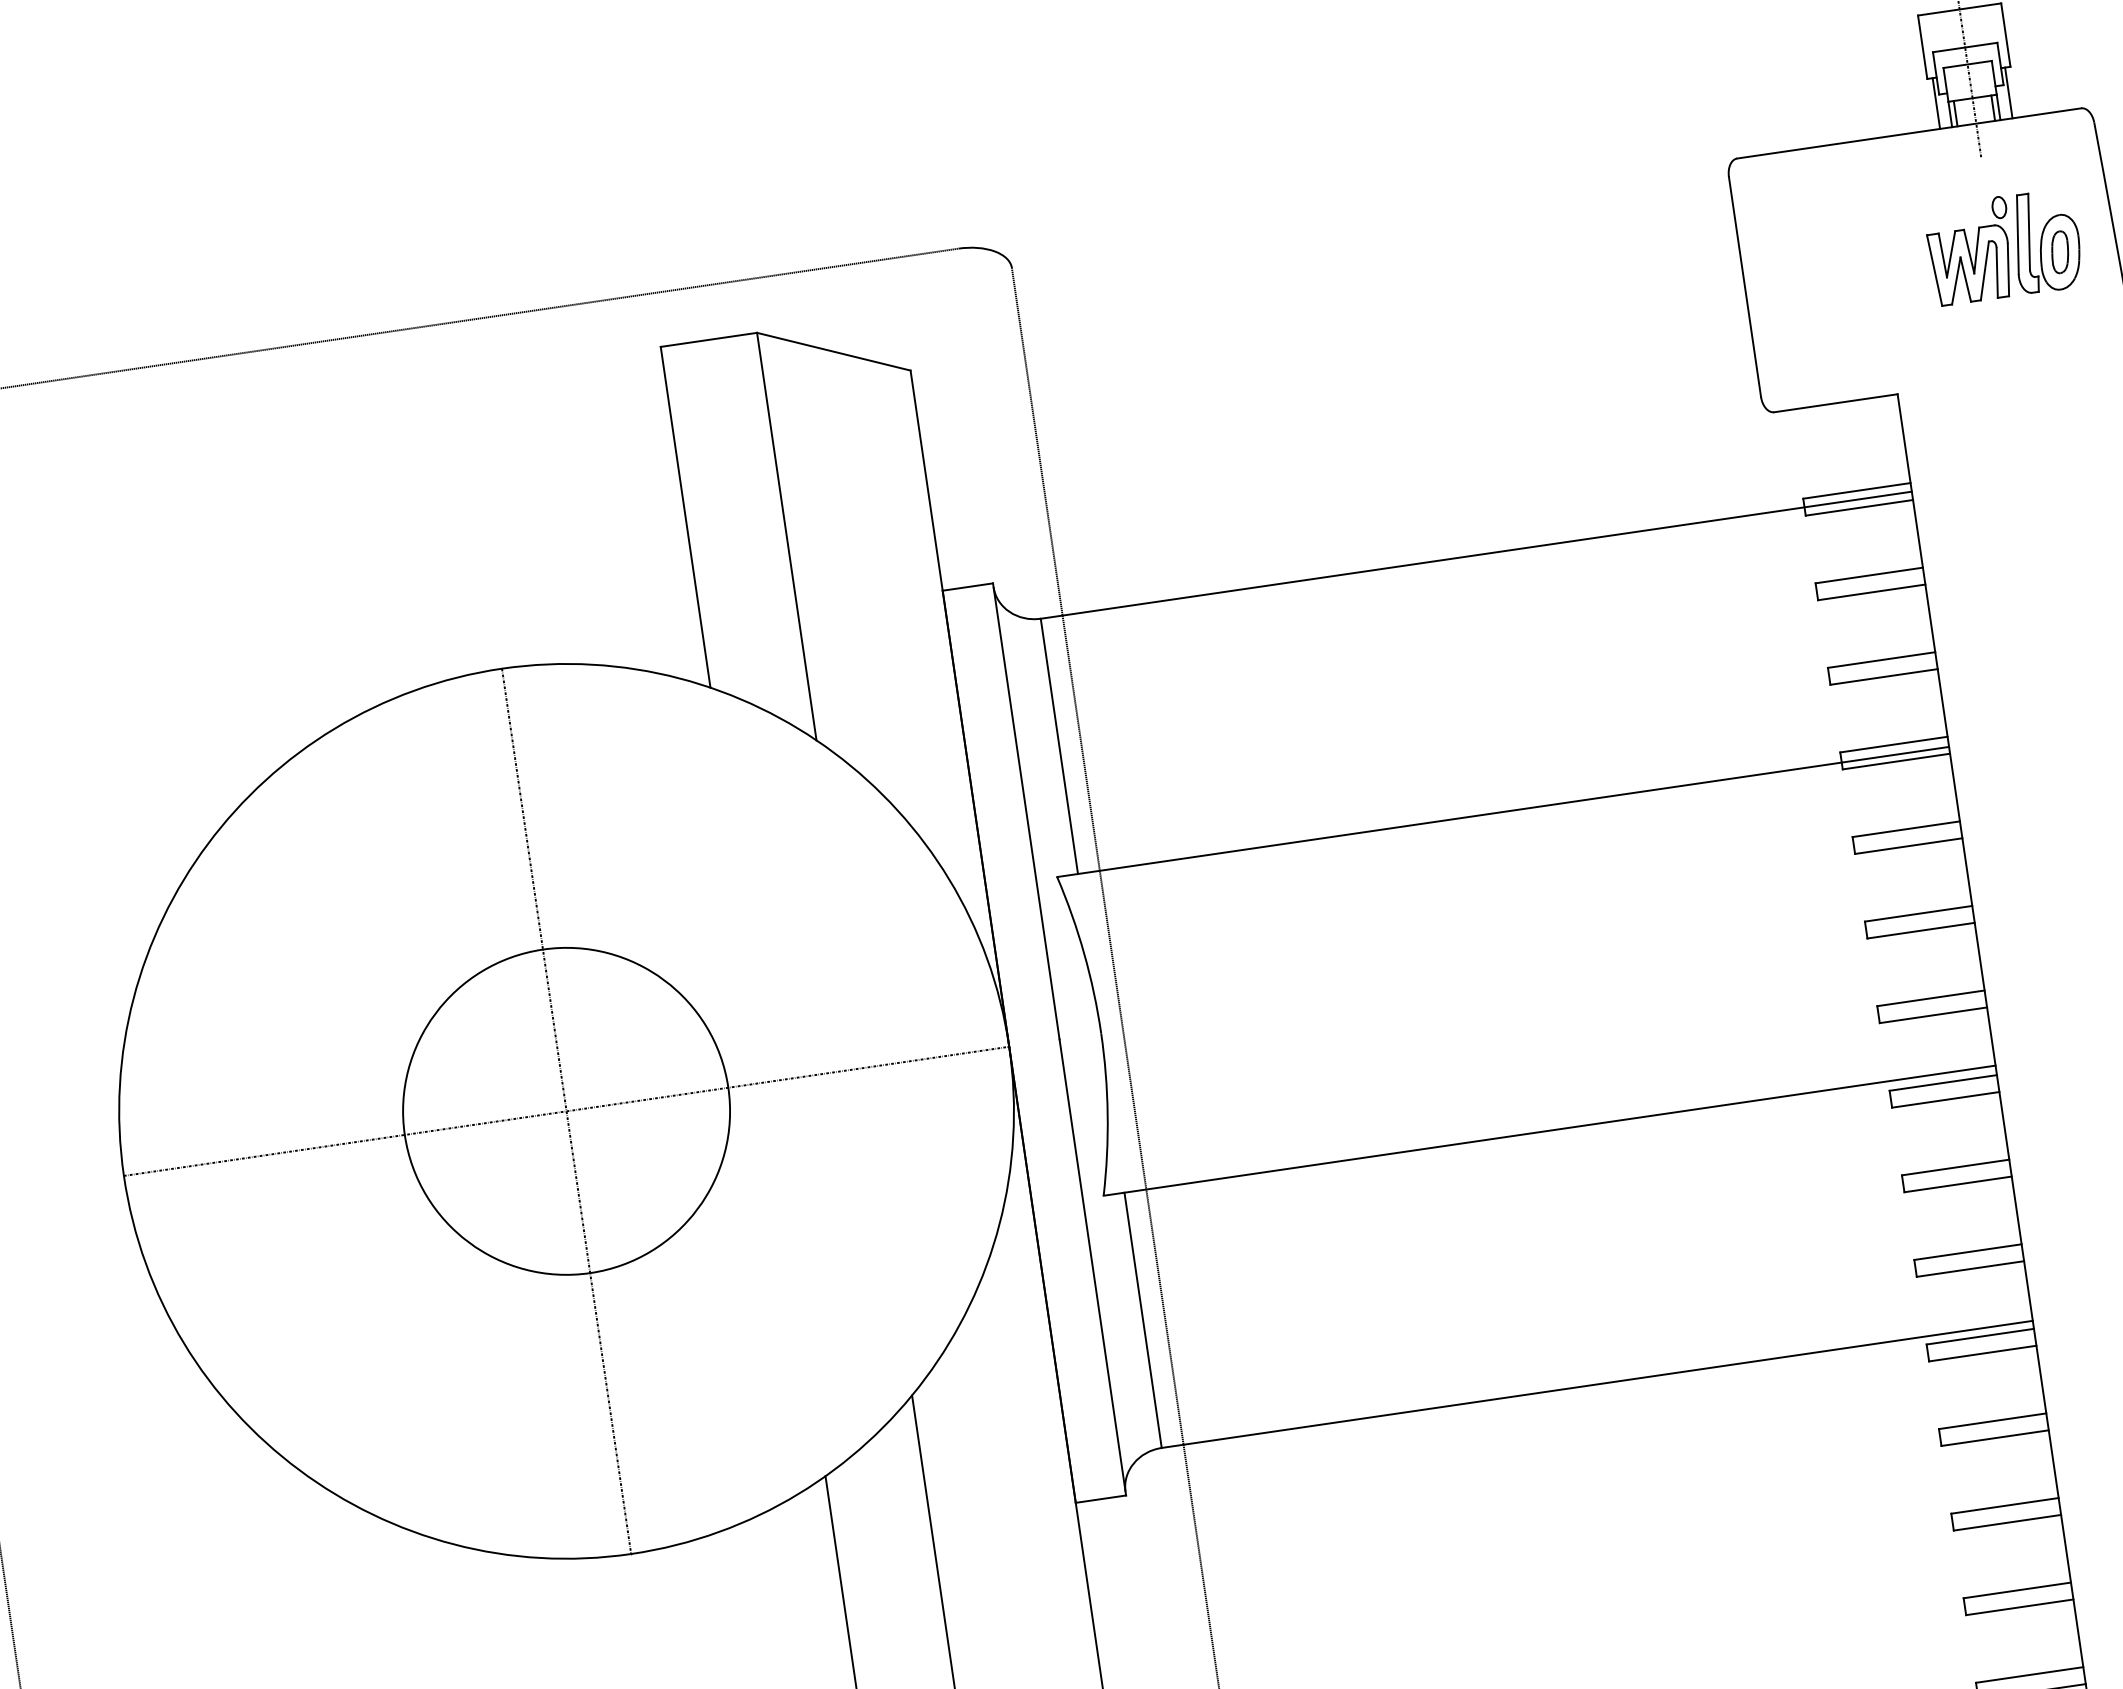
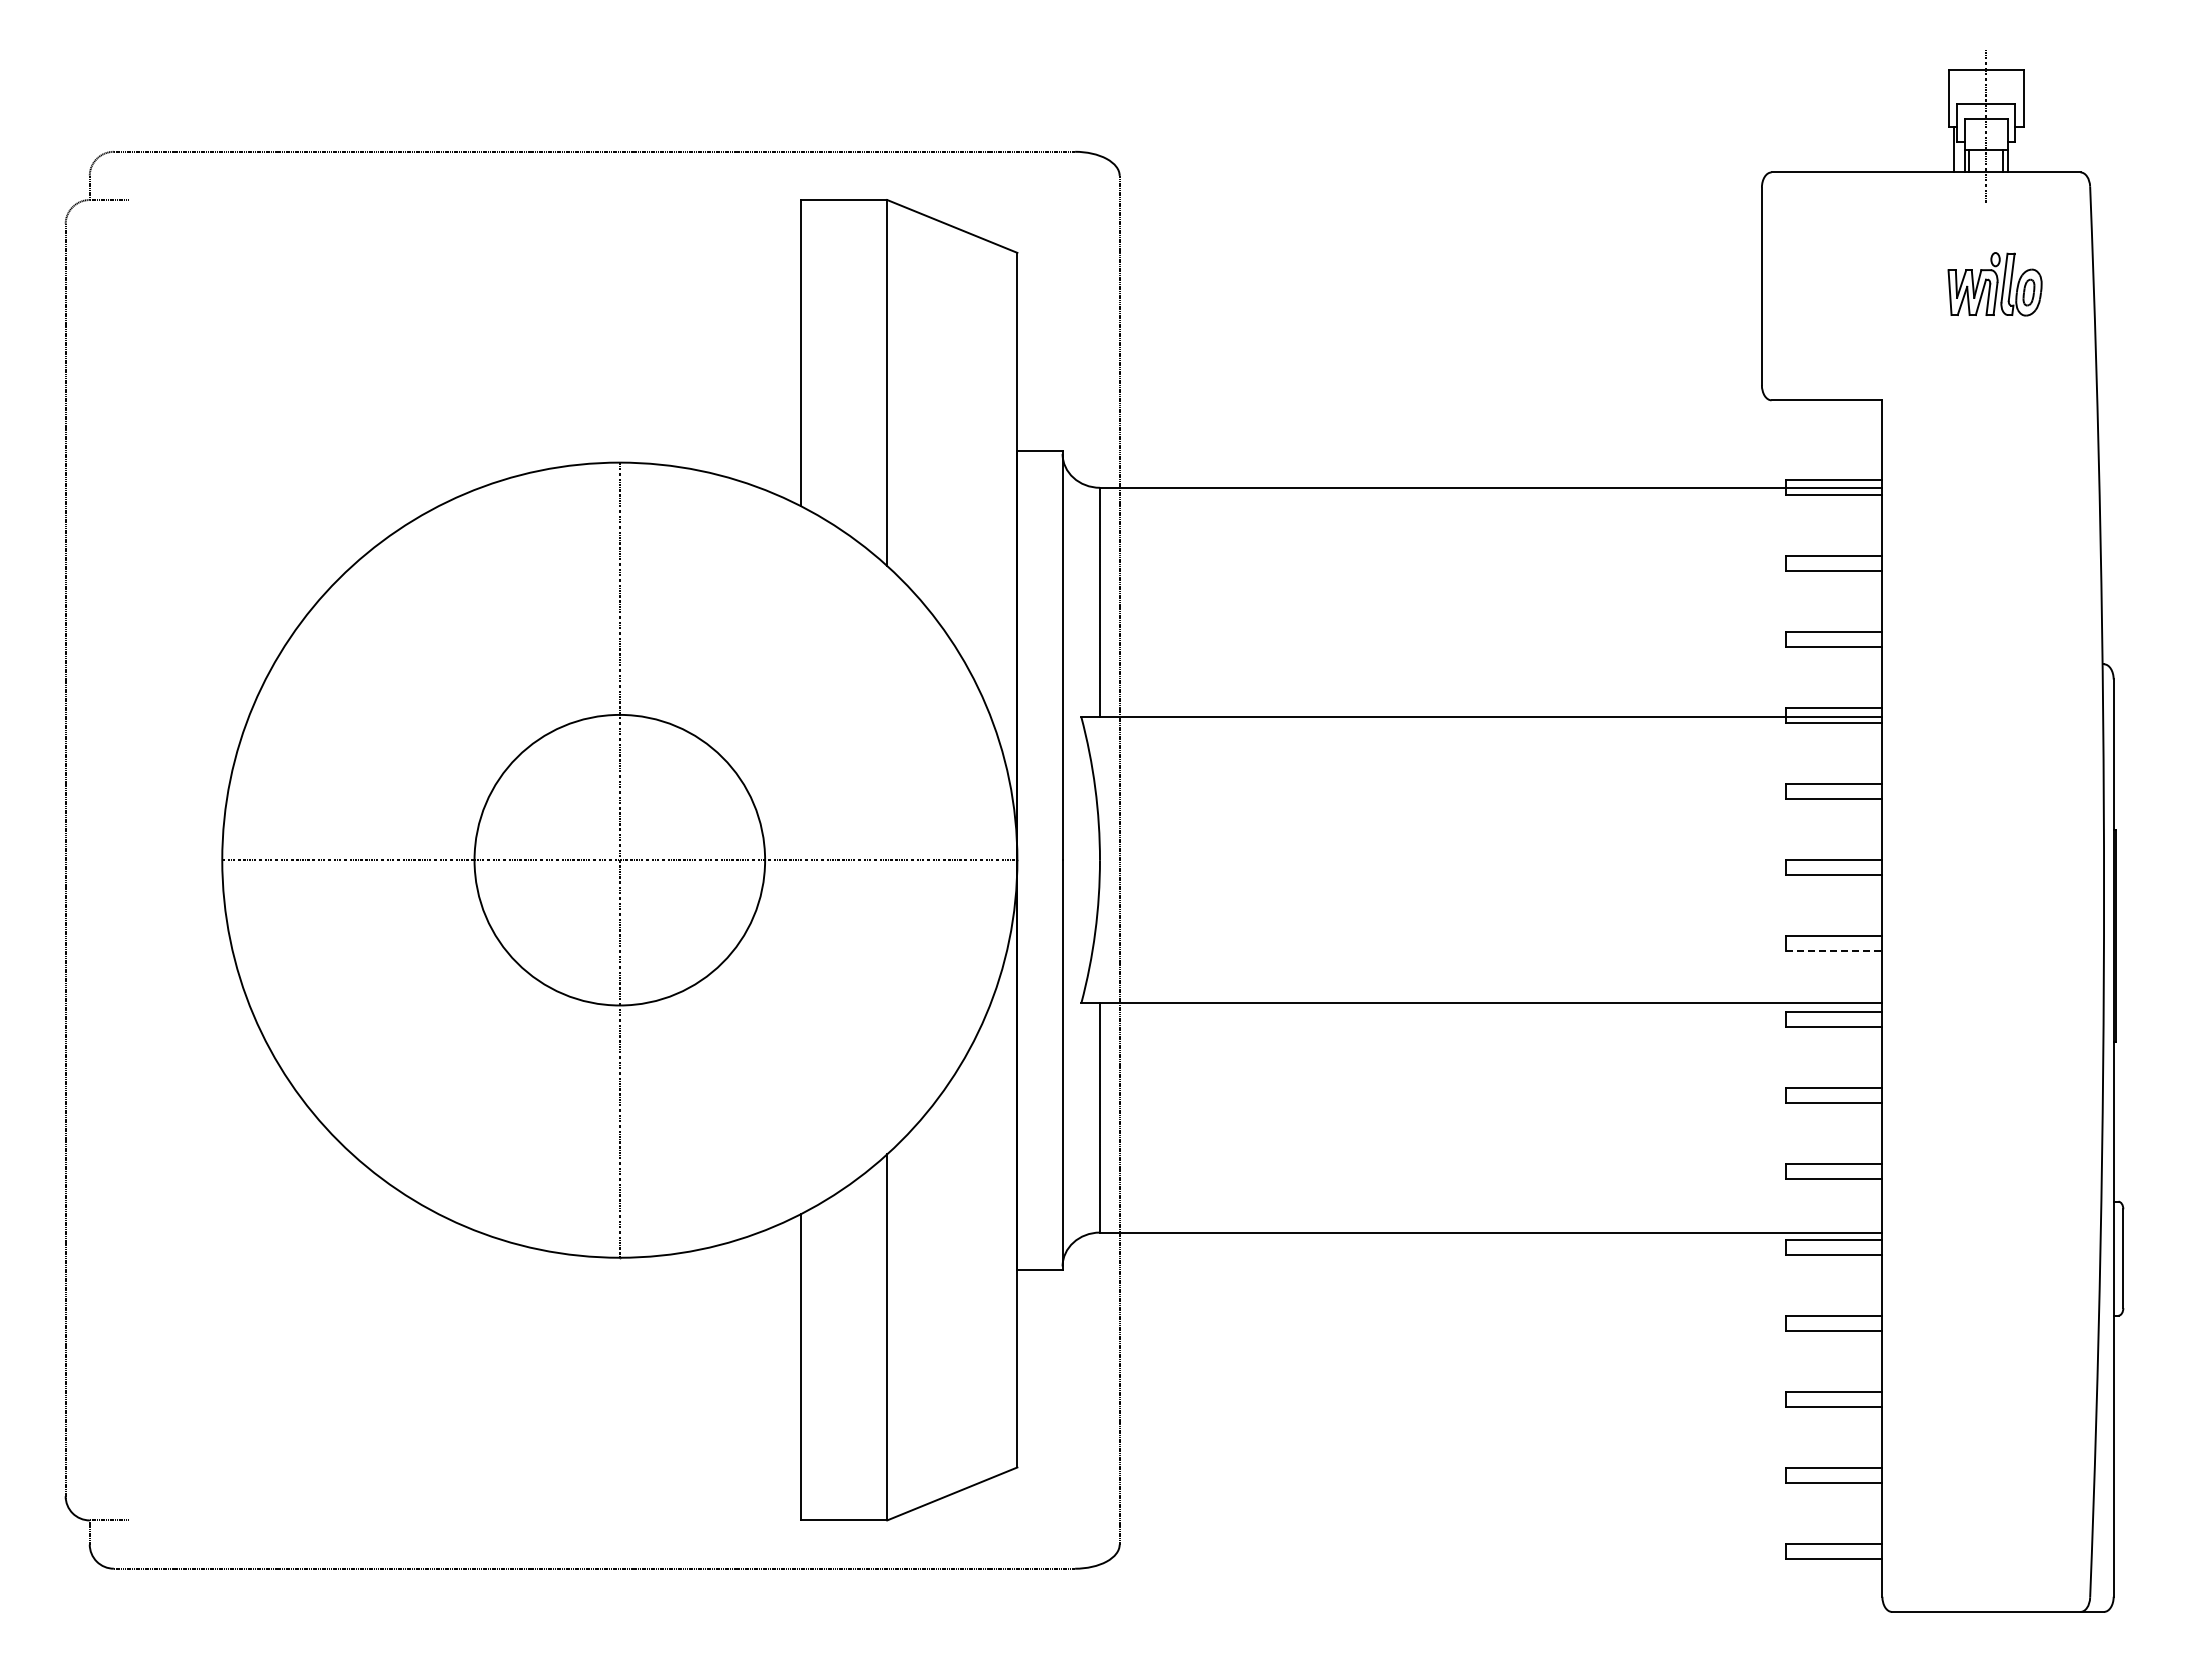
line: (2008, 92) -> (2018, 149), removed
part: (2003, 245) -> (1994, 283), size x0.7
line: (1933, 1015) -> (1834, 951), solid -> dashed

